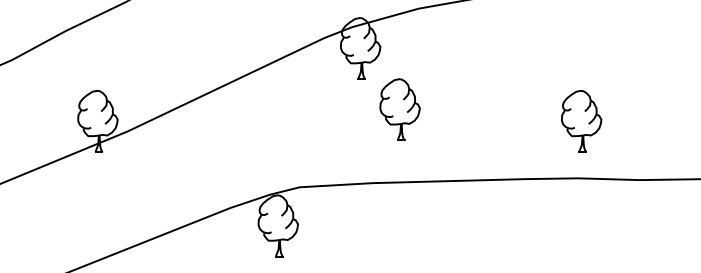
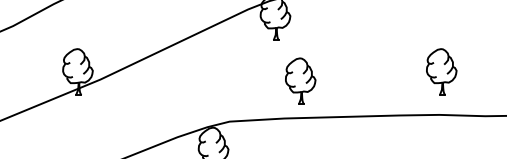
part: (399, 109) -> (300, 81), moved

